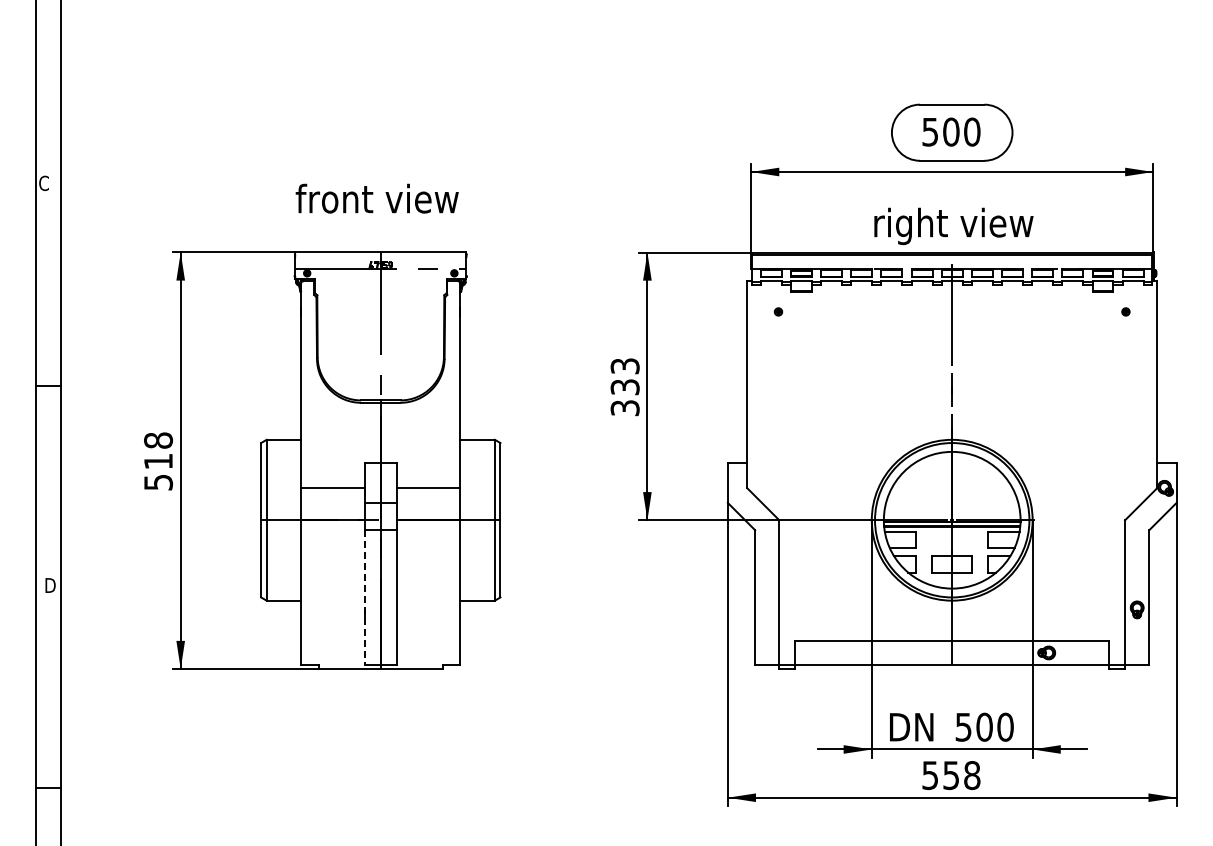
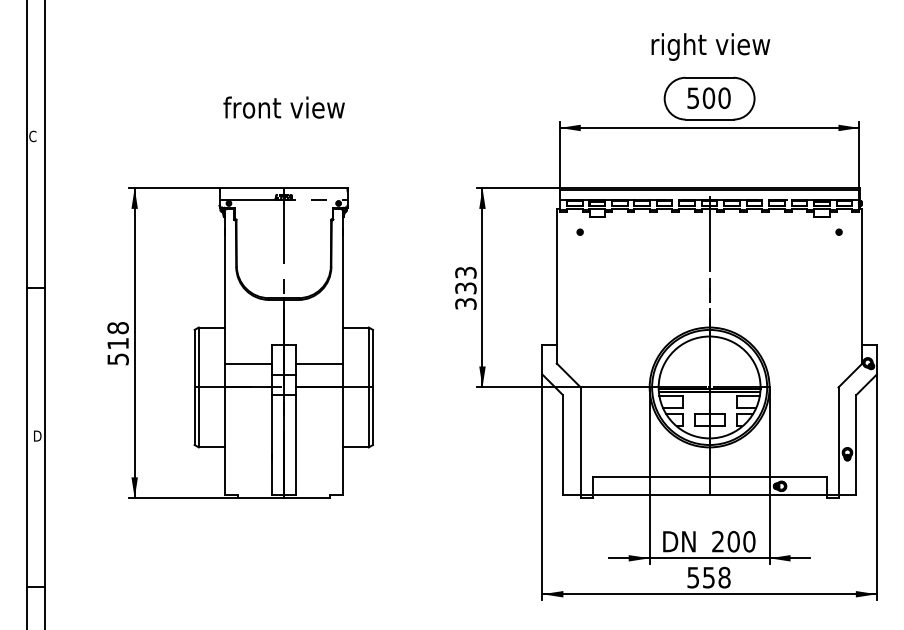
text: (376, 198) -> (283, 107), moved
text: (953, 226) -> (710, 47), moved
line: (364, 598) -> (271, 445), dashed -> solid
text: (963, 726) -> (718, 541), 500 -> 200

